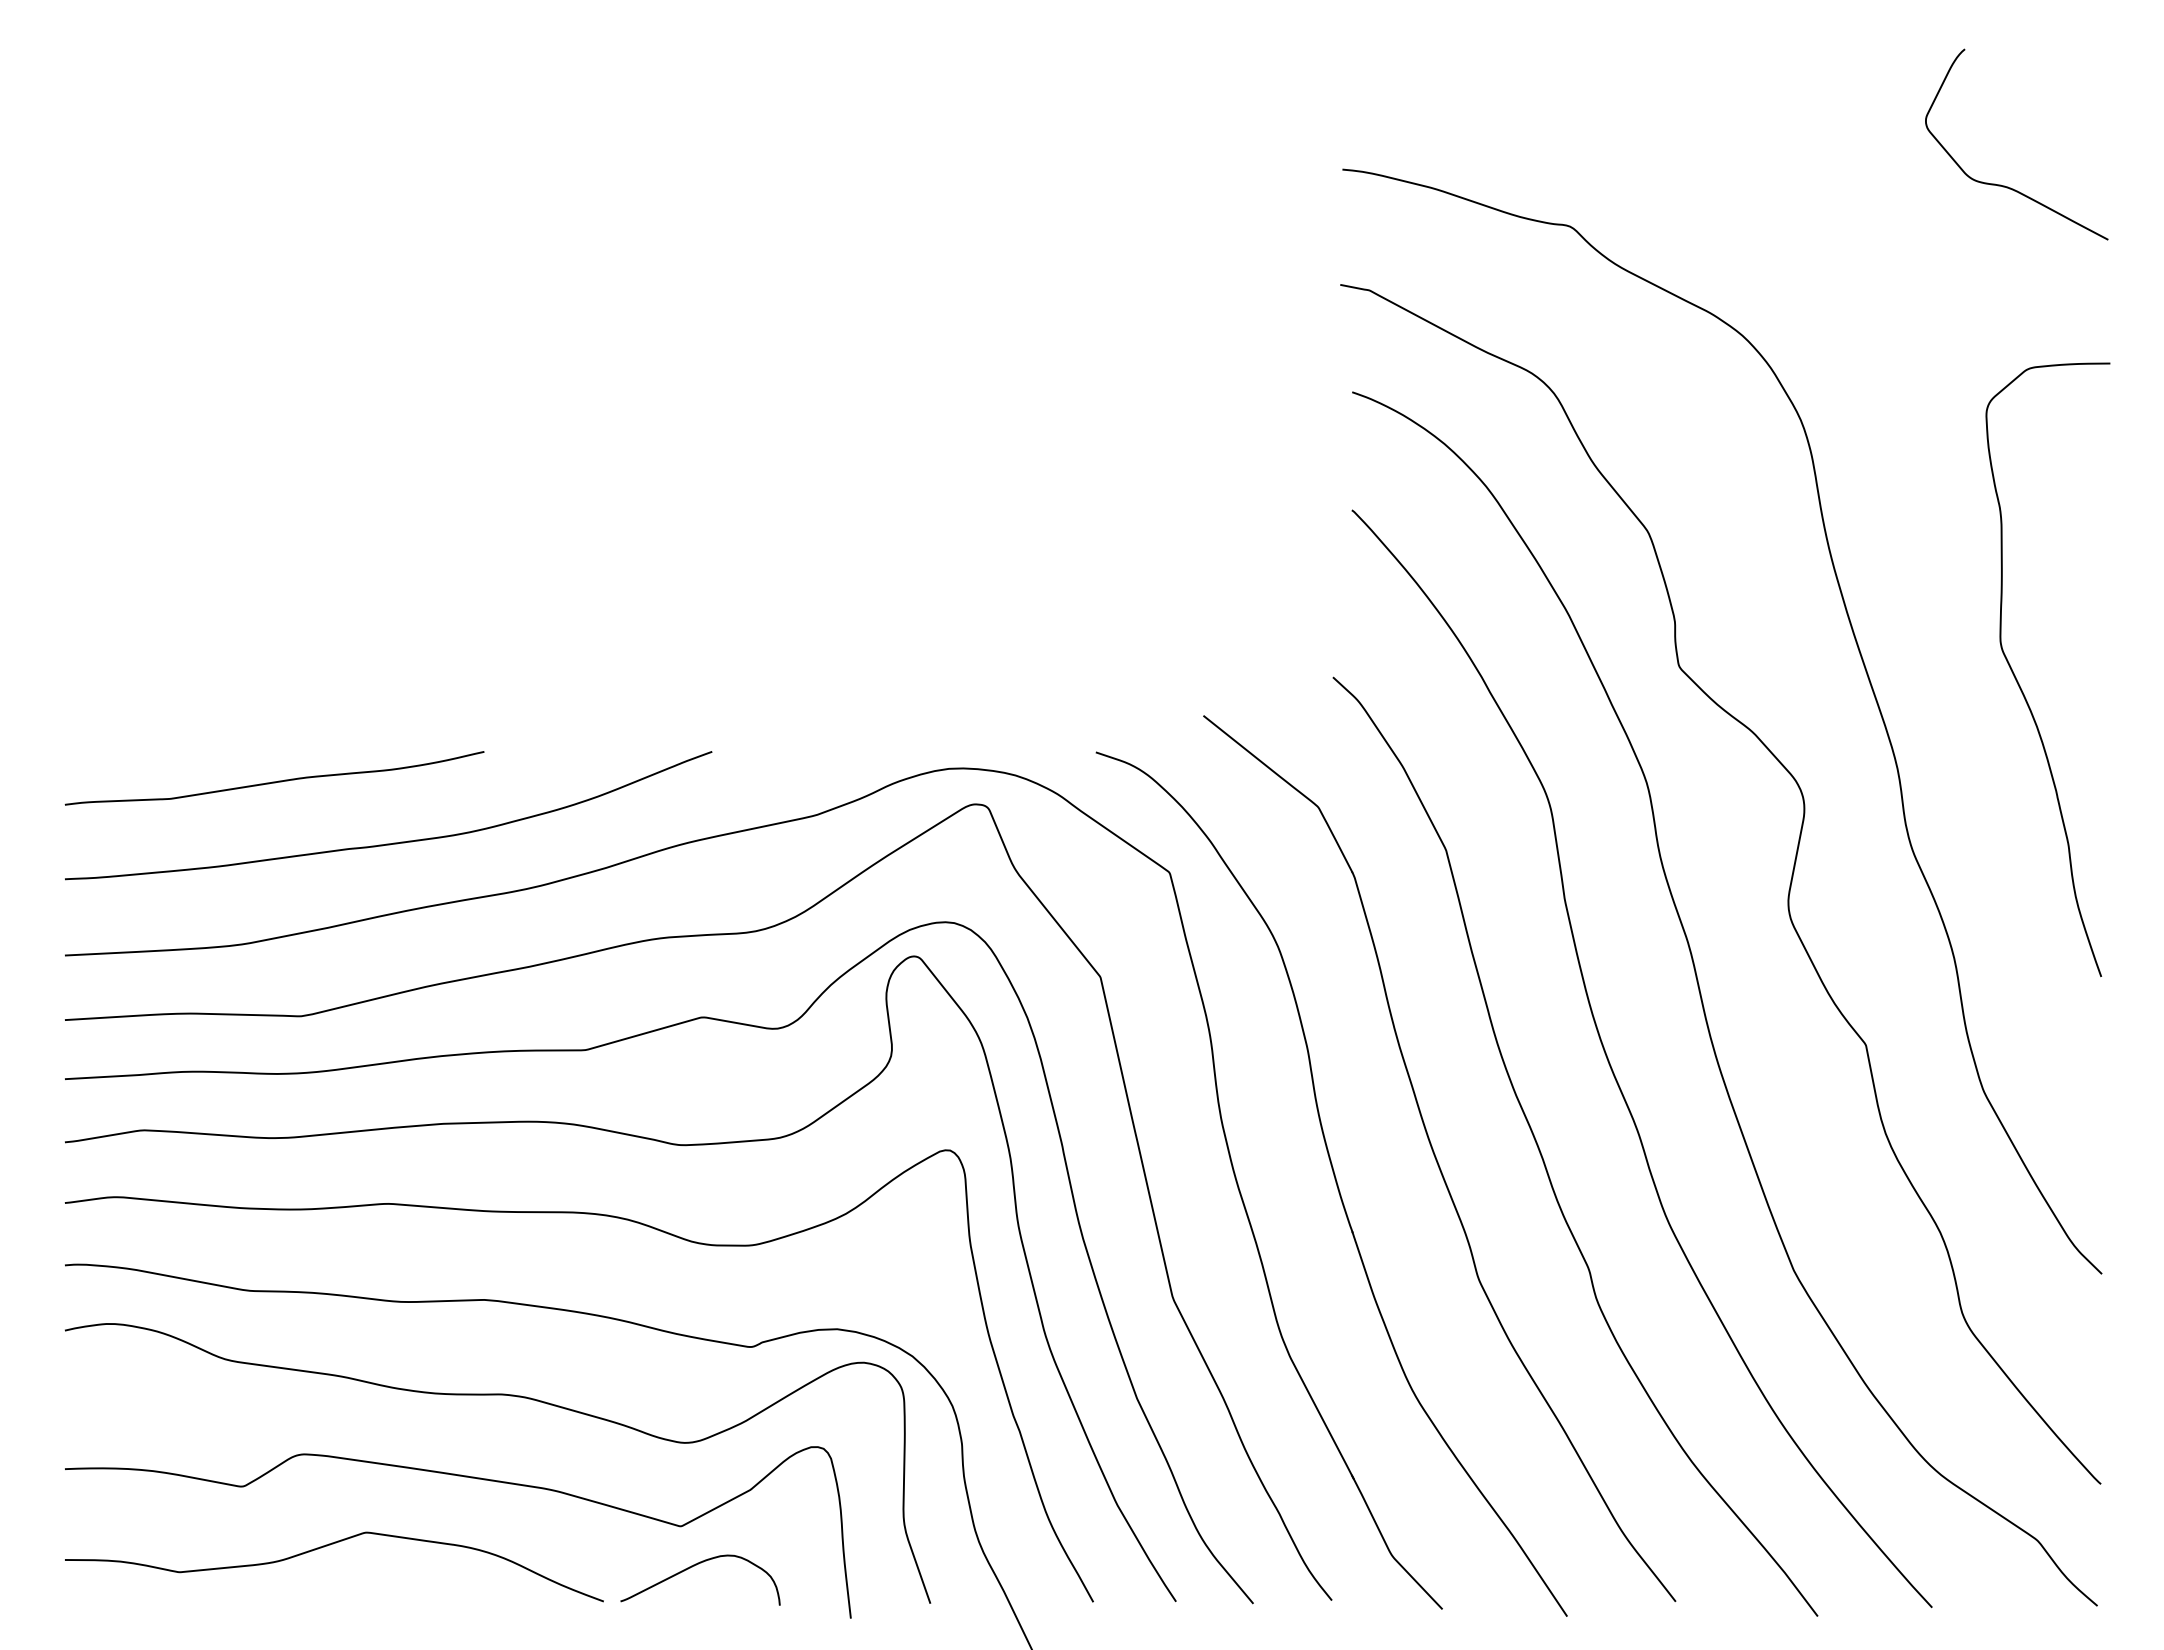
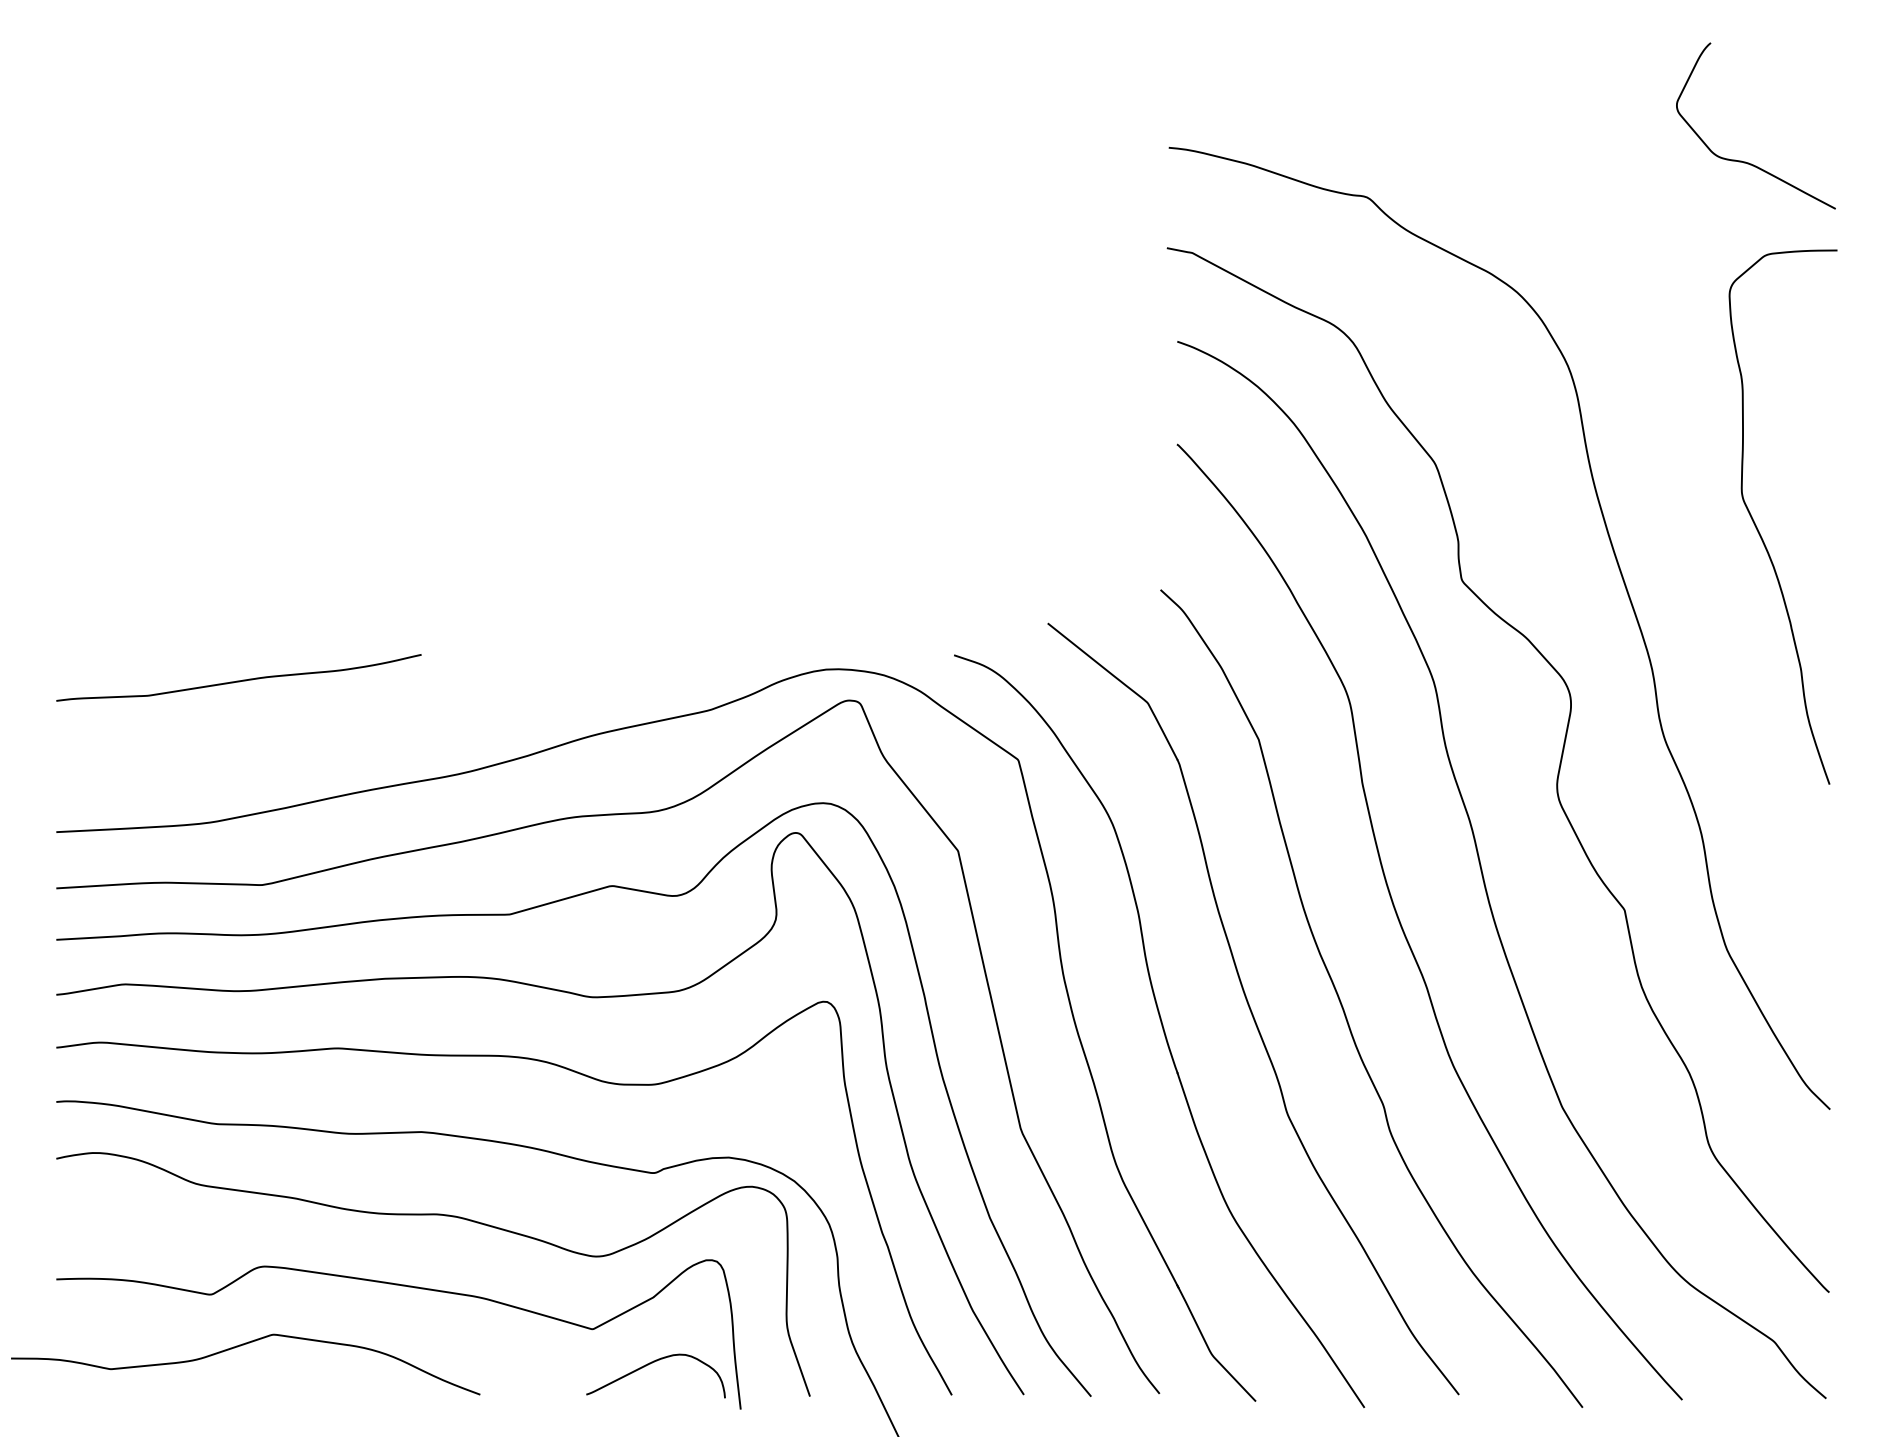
curve: (2019, 683) -> (1758, 529), moved
curve: (393, 842) -> (342, 733), removed
curve: (327, 1546) -> (239, 1346), moved
curve: (694, 1566) -> (650, 1364), moved

